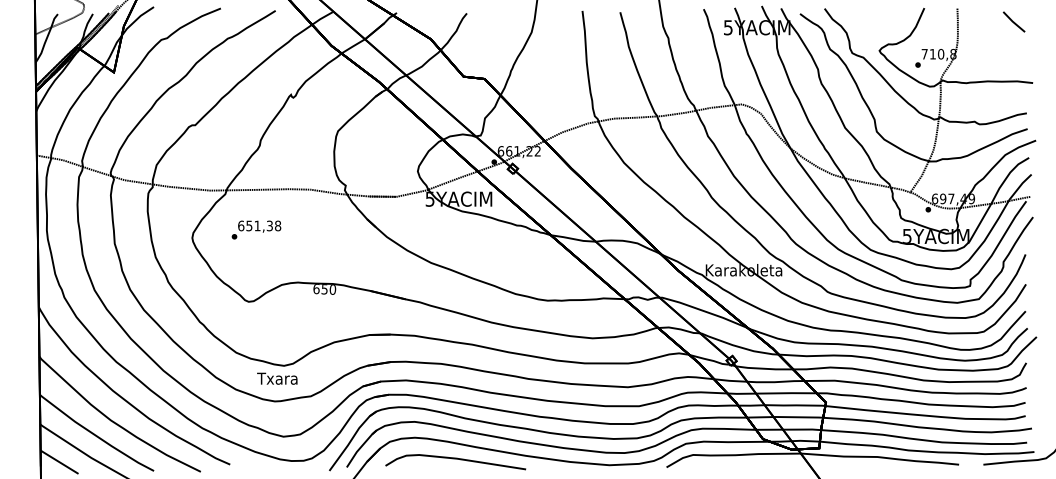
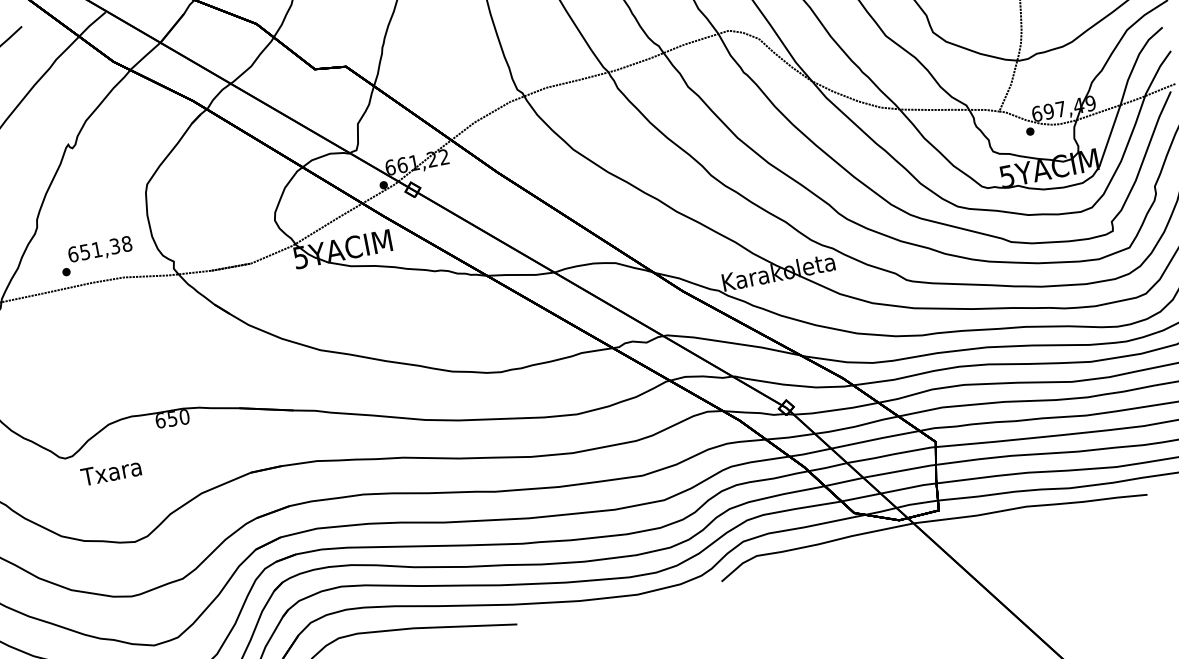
text: (256, 229) -> (96, 255), moved
text: (277, 378) -> (111, 471), moved

